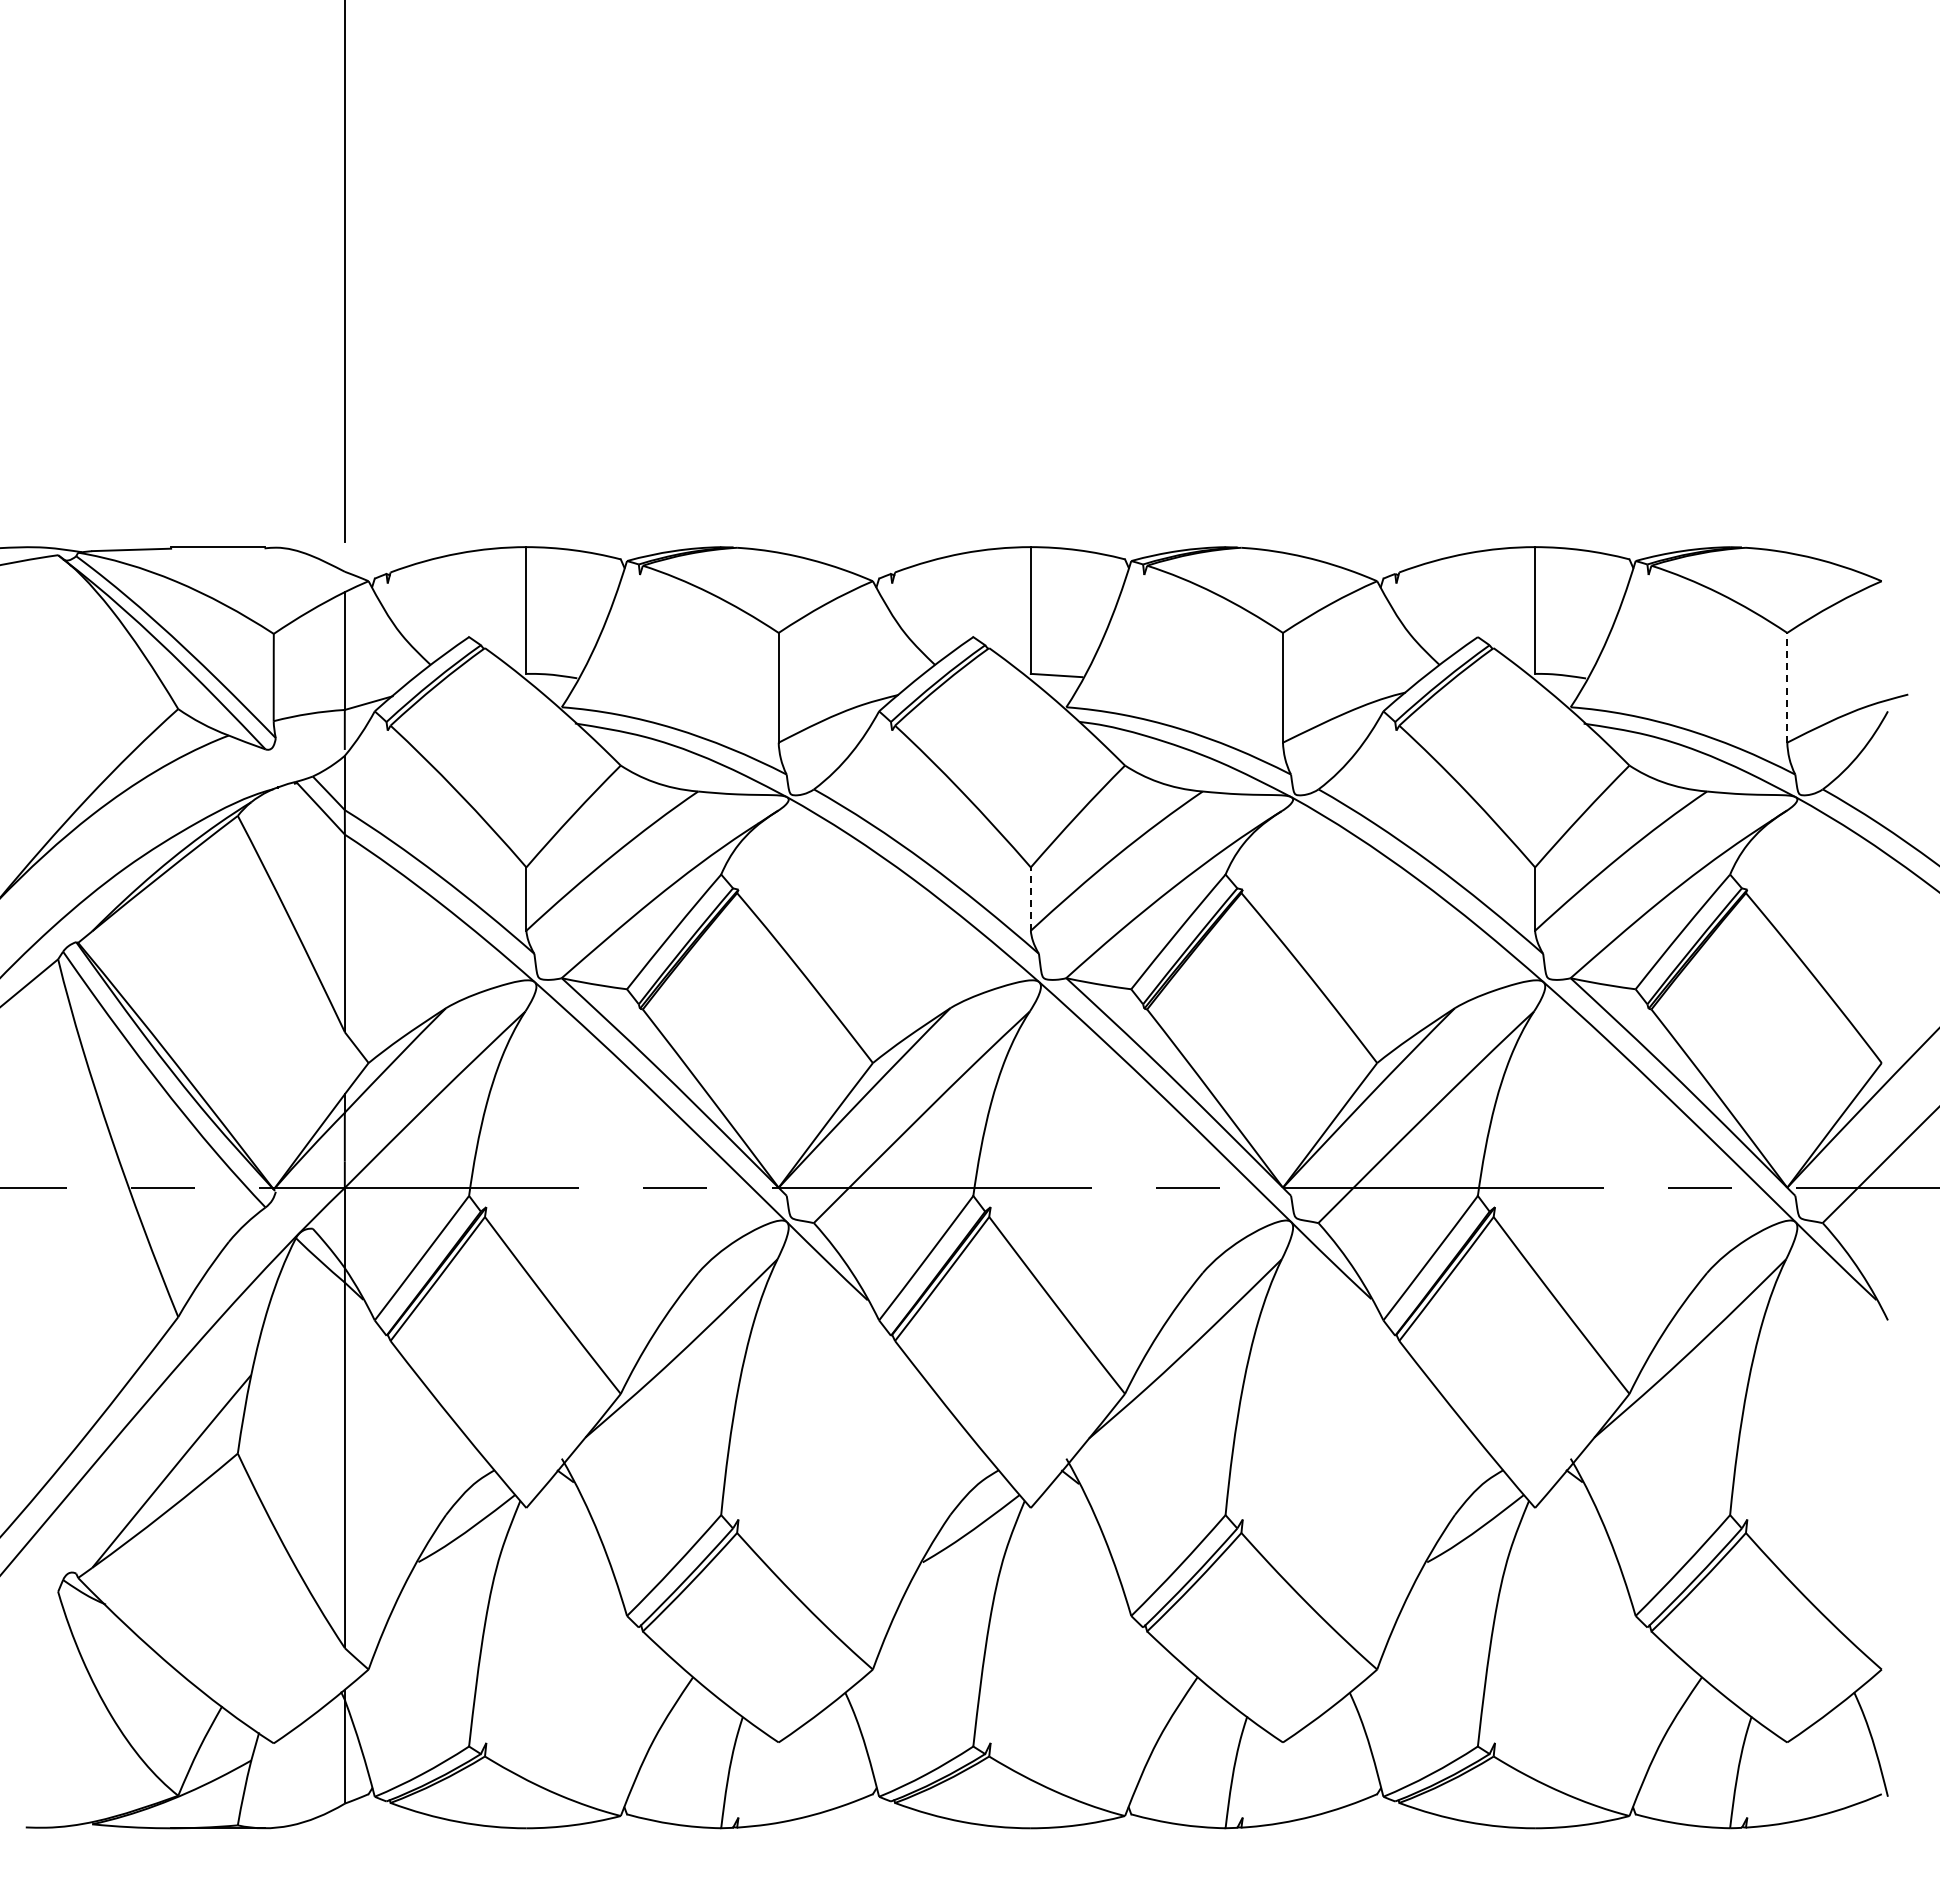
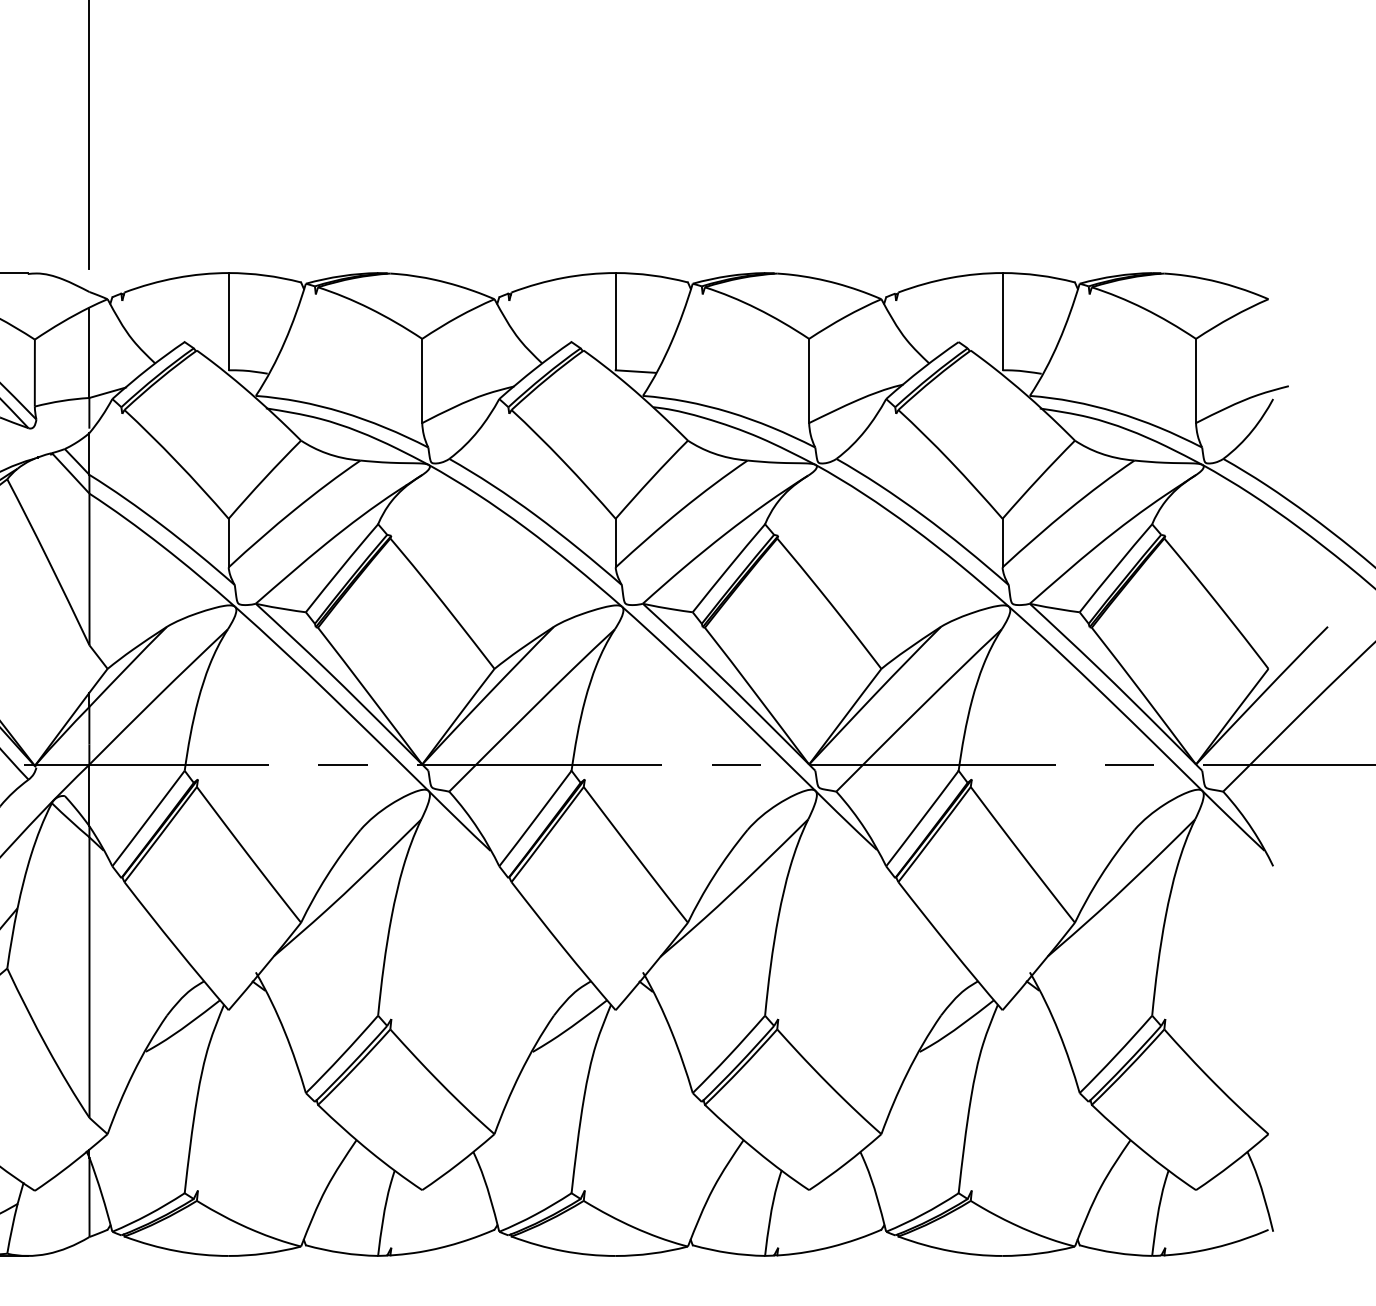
line: (1787, 687) -> (1196, 380), dashed -> solid
line: (1030, 899) -> (615, 543), dashed -> solid

